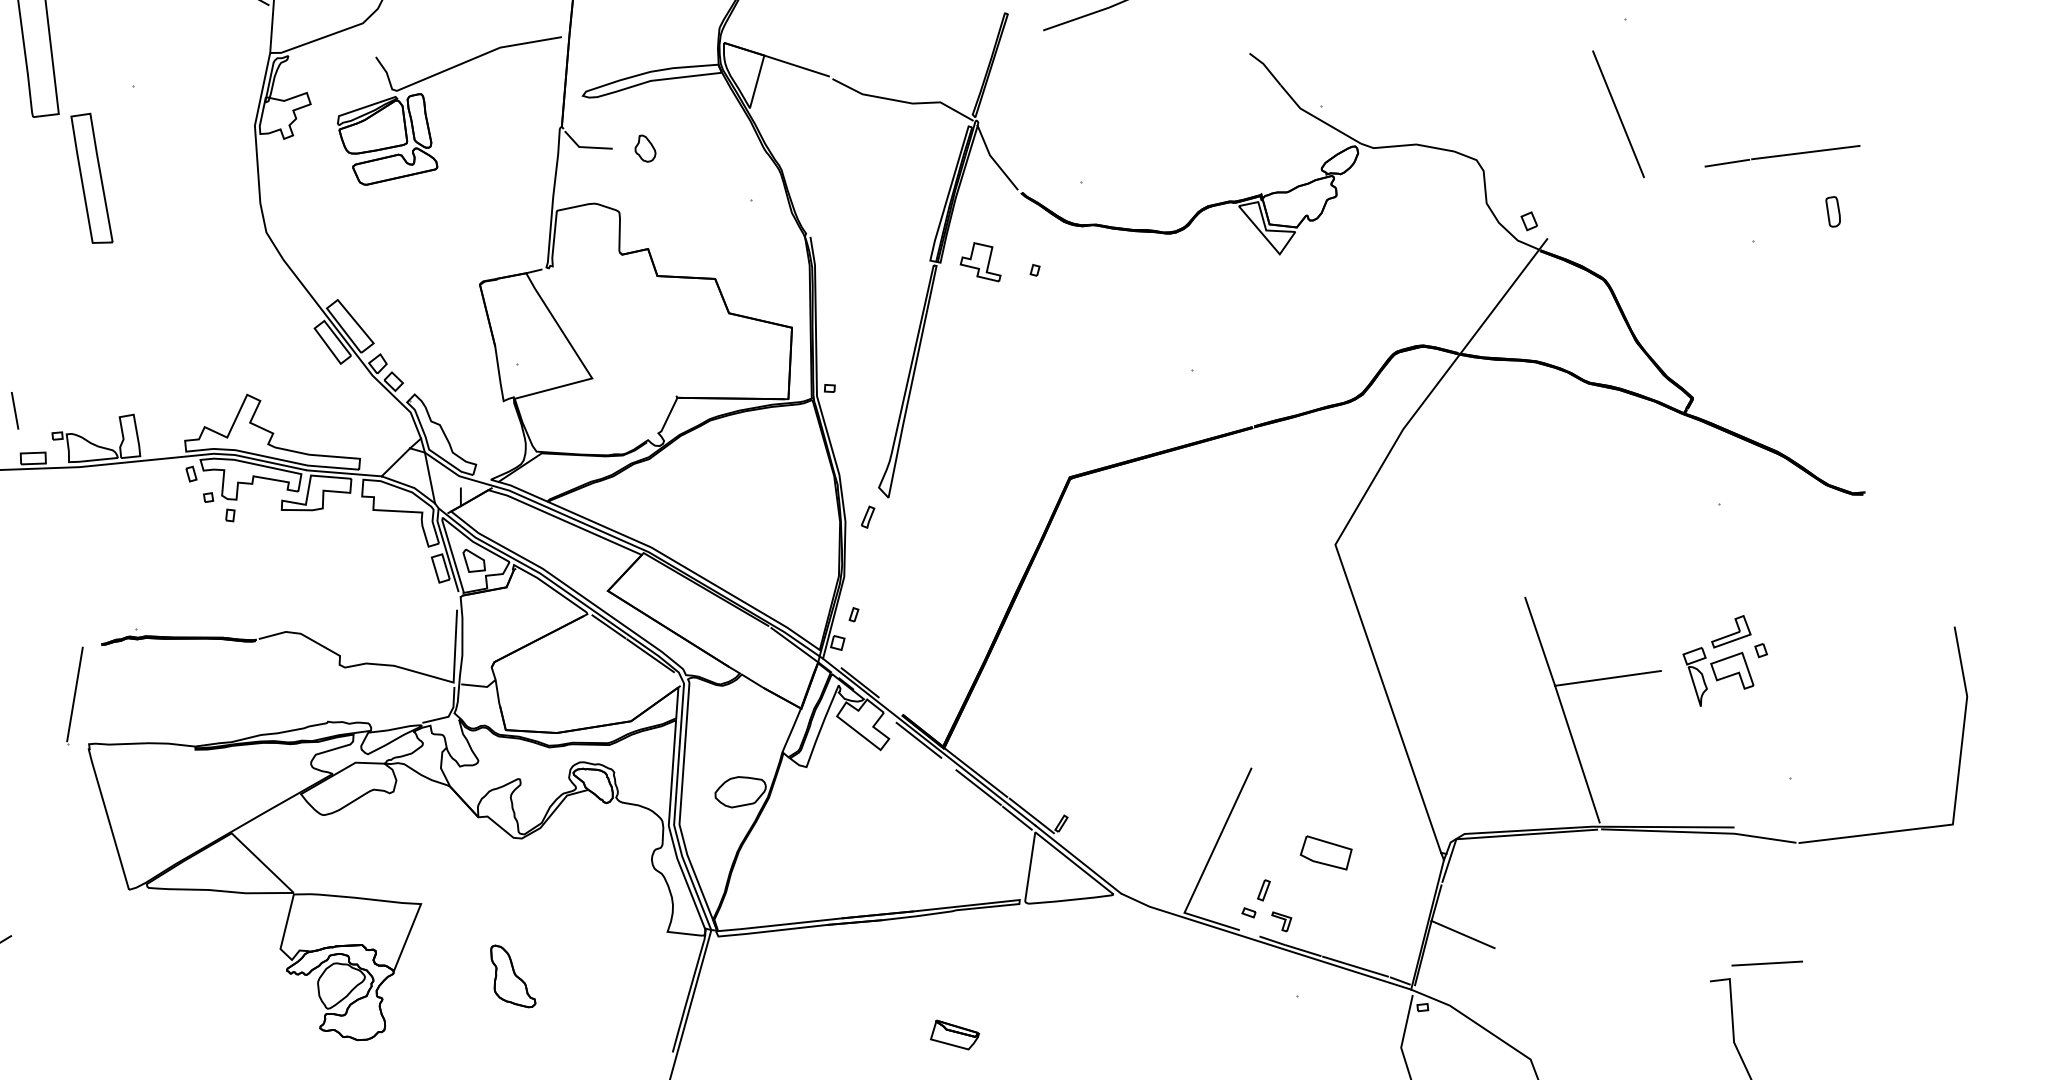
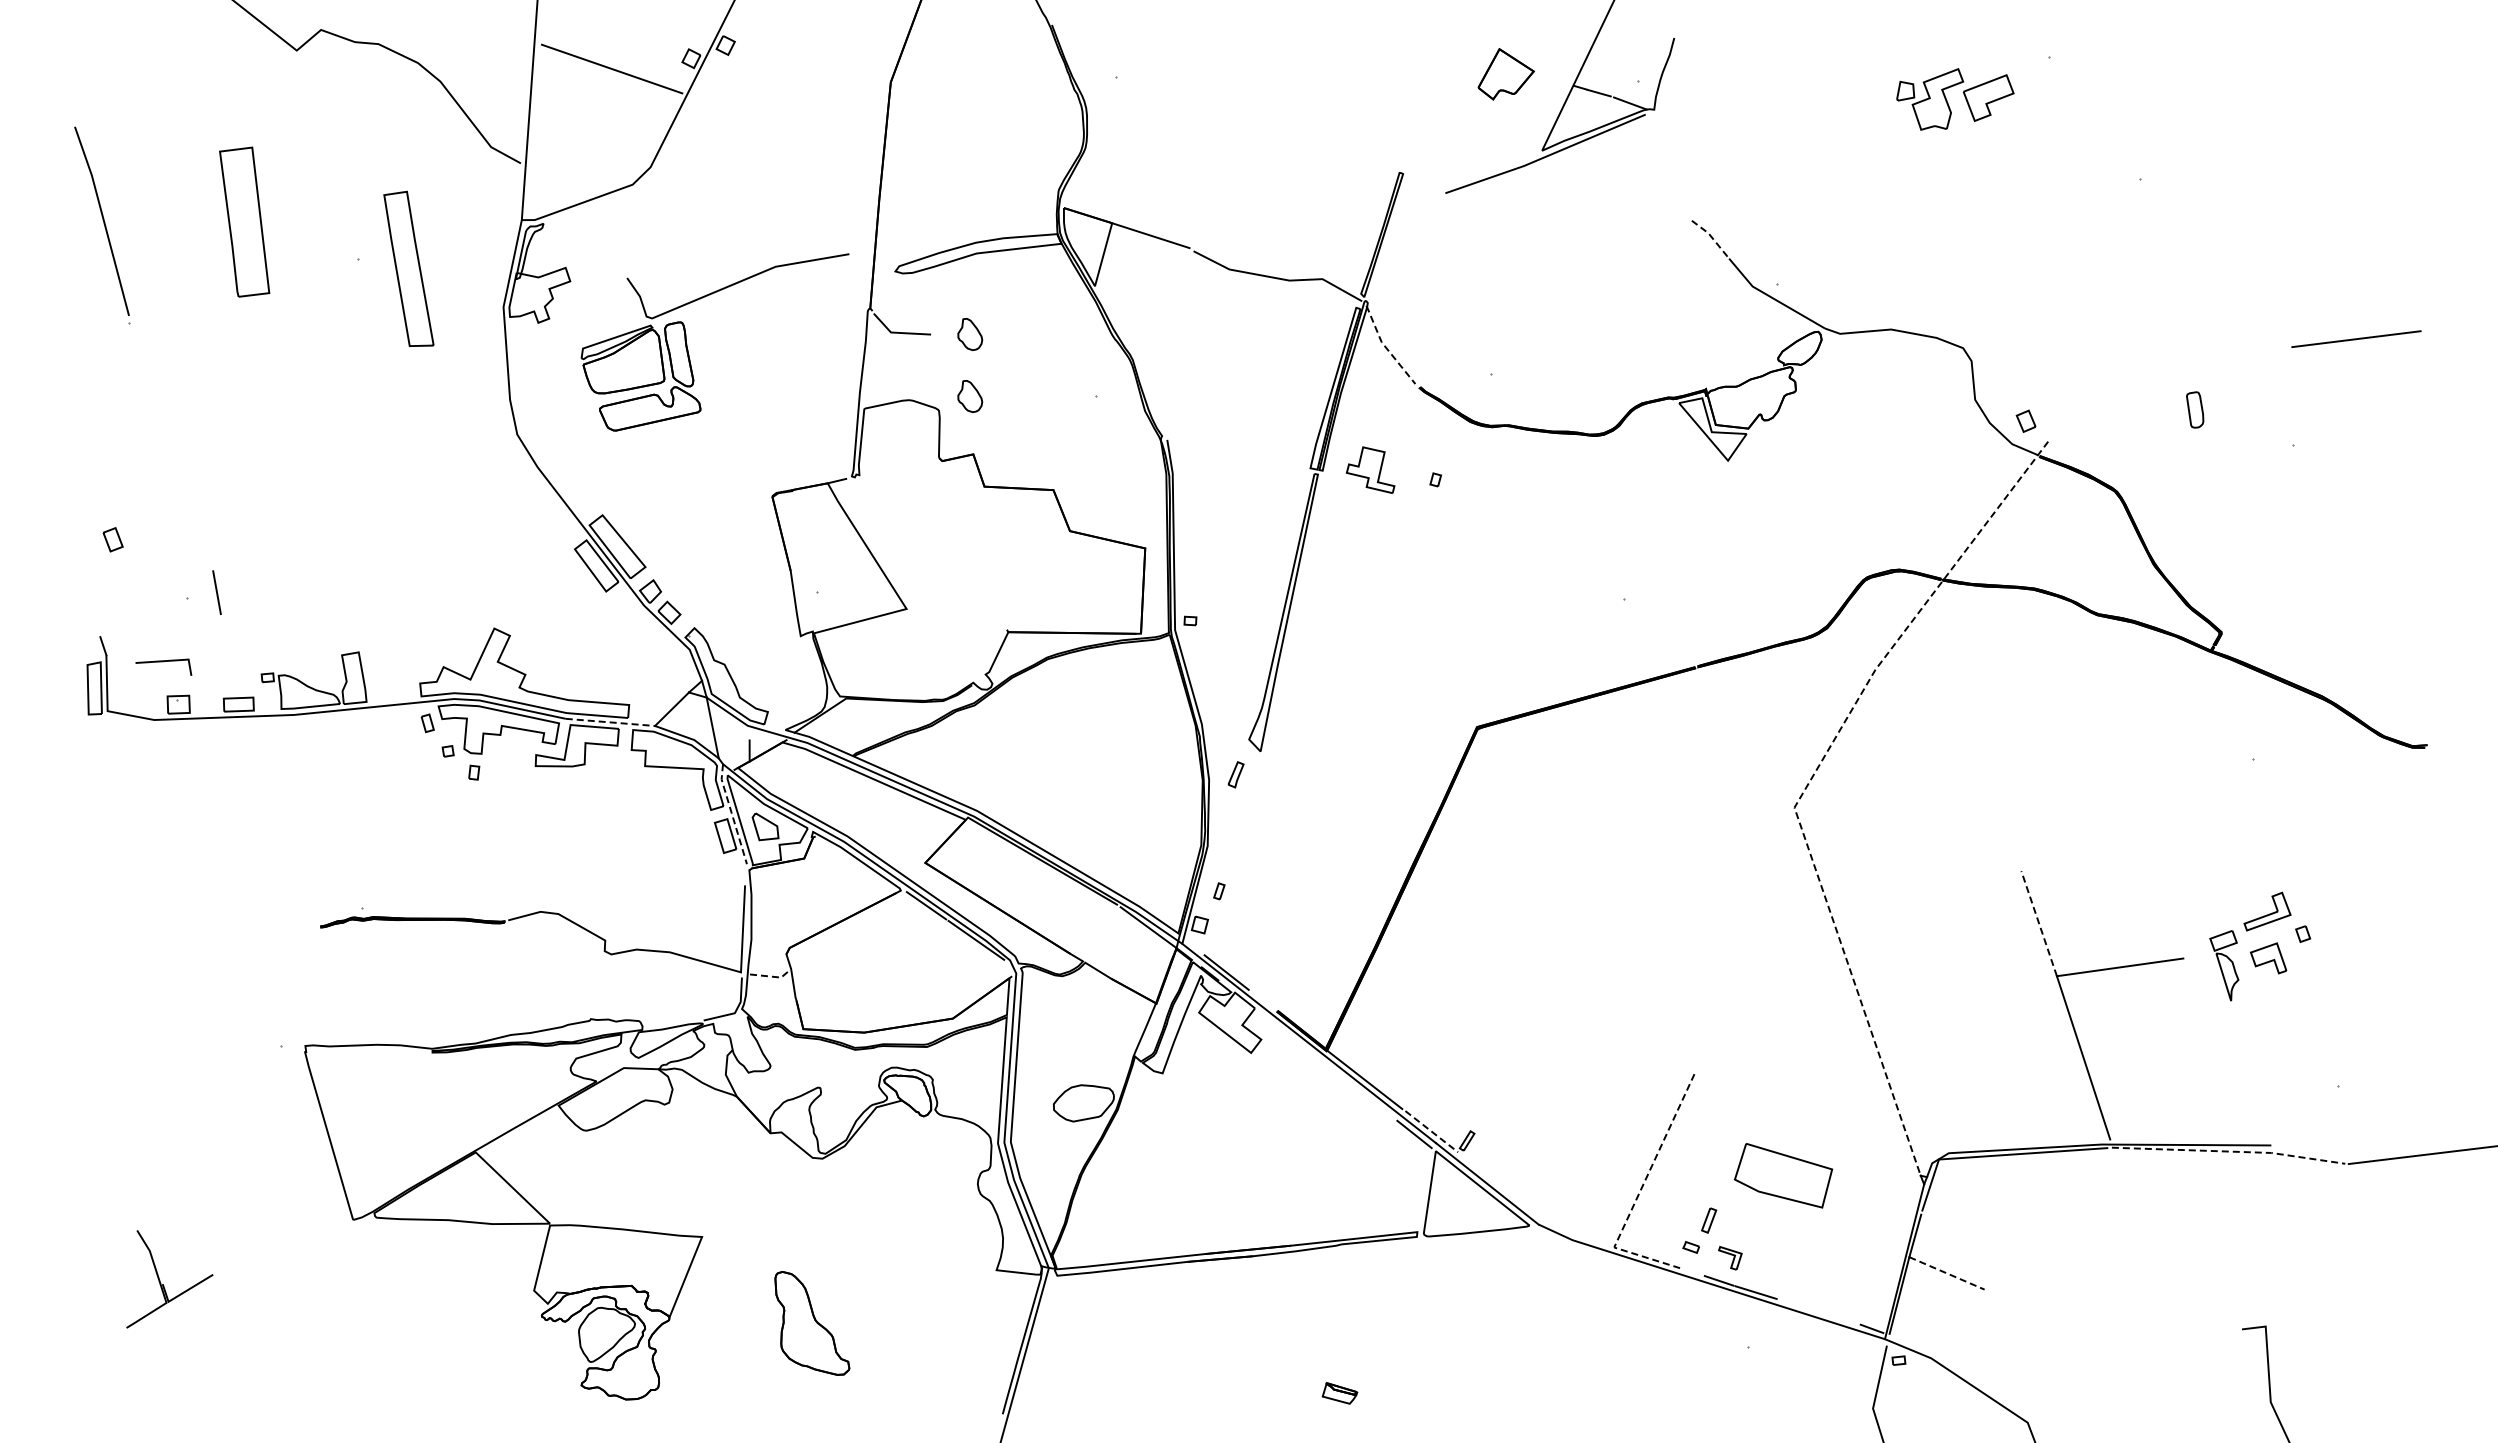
line: (1266, 67) -> (1712, 237), solid -> dashed
line: (1618, 114) -> (2132, 293), removed
part: (427, 116) -> (688, 349), moved
line: (993, 159) -> (1385, 347), solid -> dashed
line: (1727, 162) -> (2262, 351), removed
part: (91, 177) -> (408, 268), moved
part: (645, 200) -> (970, 396), added
part: (1833, 211) -> (2195, 409), moved
line: (14, 410) -> (216, 592), moved
line: (344, 473) -> (610, 722), solid -> dashed
line: (1347, 524) -> (1808, 783), solid -> dashed
line: (445, 549) -> (731, 813), solid -> dashed
line: (1540, 641) -> (2039, 923), solid -> dashed
part: (1732, 670) -> (2268, 958), size x0.7
line: (480, 686) -> (773, 976), solid -> dashed
line: (74, 694) -> (288, 986), removed
line: (918, 740) -> (1296, 1041), removed
line: (978, 787) -> (1367, 1097), removed
line: (1032, 815) -> (1432, 1131), solid -> dashed
line: (1699, 832) -> (2229, 1151), solid -> dashed
part: (1326, 852) -> (1783, 1175), size x1.6
line: (1205, 867) -> (1639, 1193), solid -> dashed
line: (1463, 934) -> (1947, 1273), solid -> dashed
line: (1767, 963) -> (2310, 1307), removed
line: (1355, 966) -> (1818, 1311), removed
part: (512, 976) -> (811, 1323), size x1.4
part: (954, 1035) -> (1339, 1393), size x0.6

